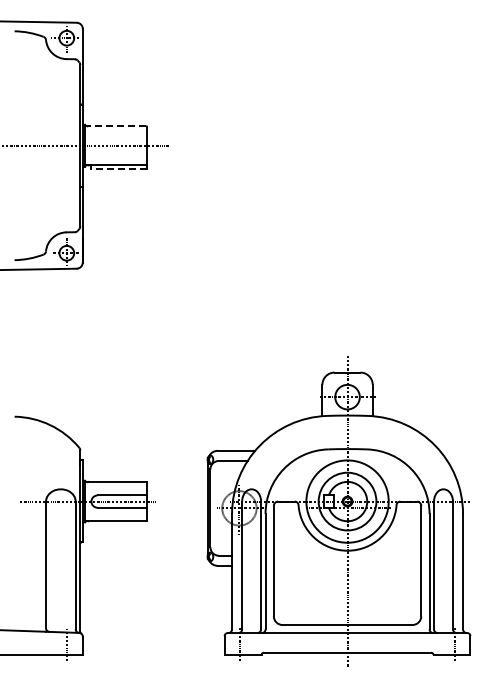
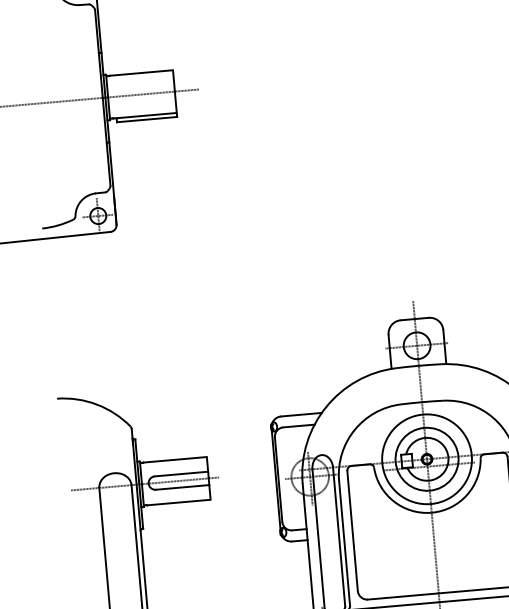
line: (117, 126) -> (141, 73), dashed -> solid
line: (119, 169) -> (147, 120), dashed -> solid

